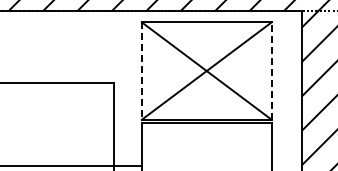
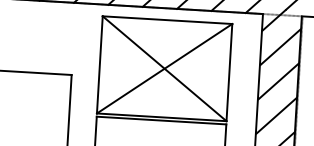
line: (141, 71) -> (99, 65), dashed -> solid
line: (271, 71) -> (229, 73), dashed -> solid

